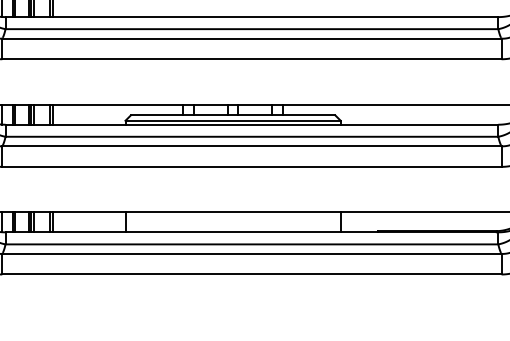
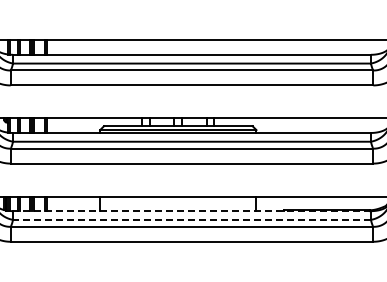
line: (252, 232) -> (192, 211), solid -> dashed
line: (252, 243) -> (192, 219), solid -> dashed

